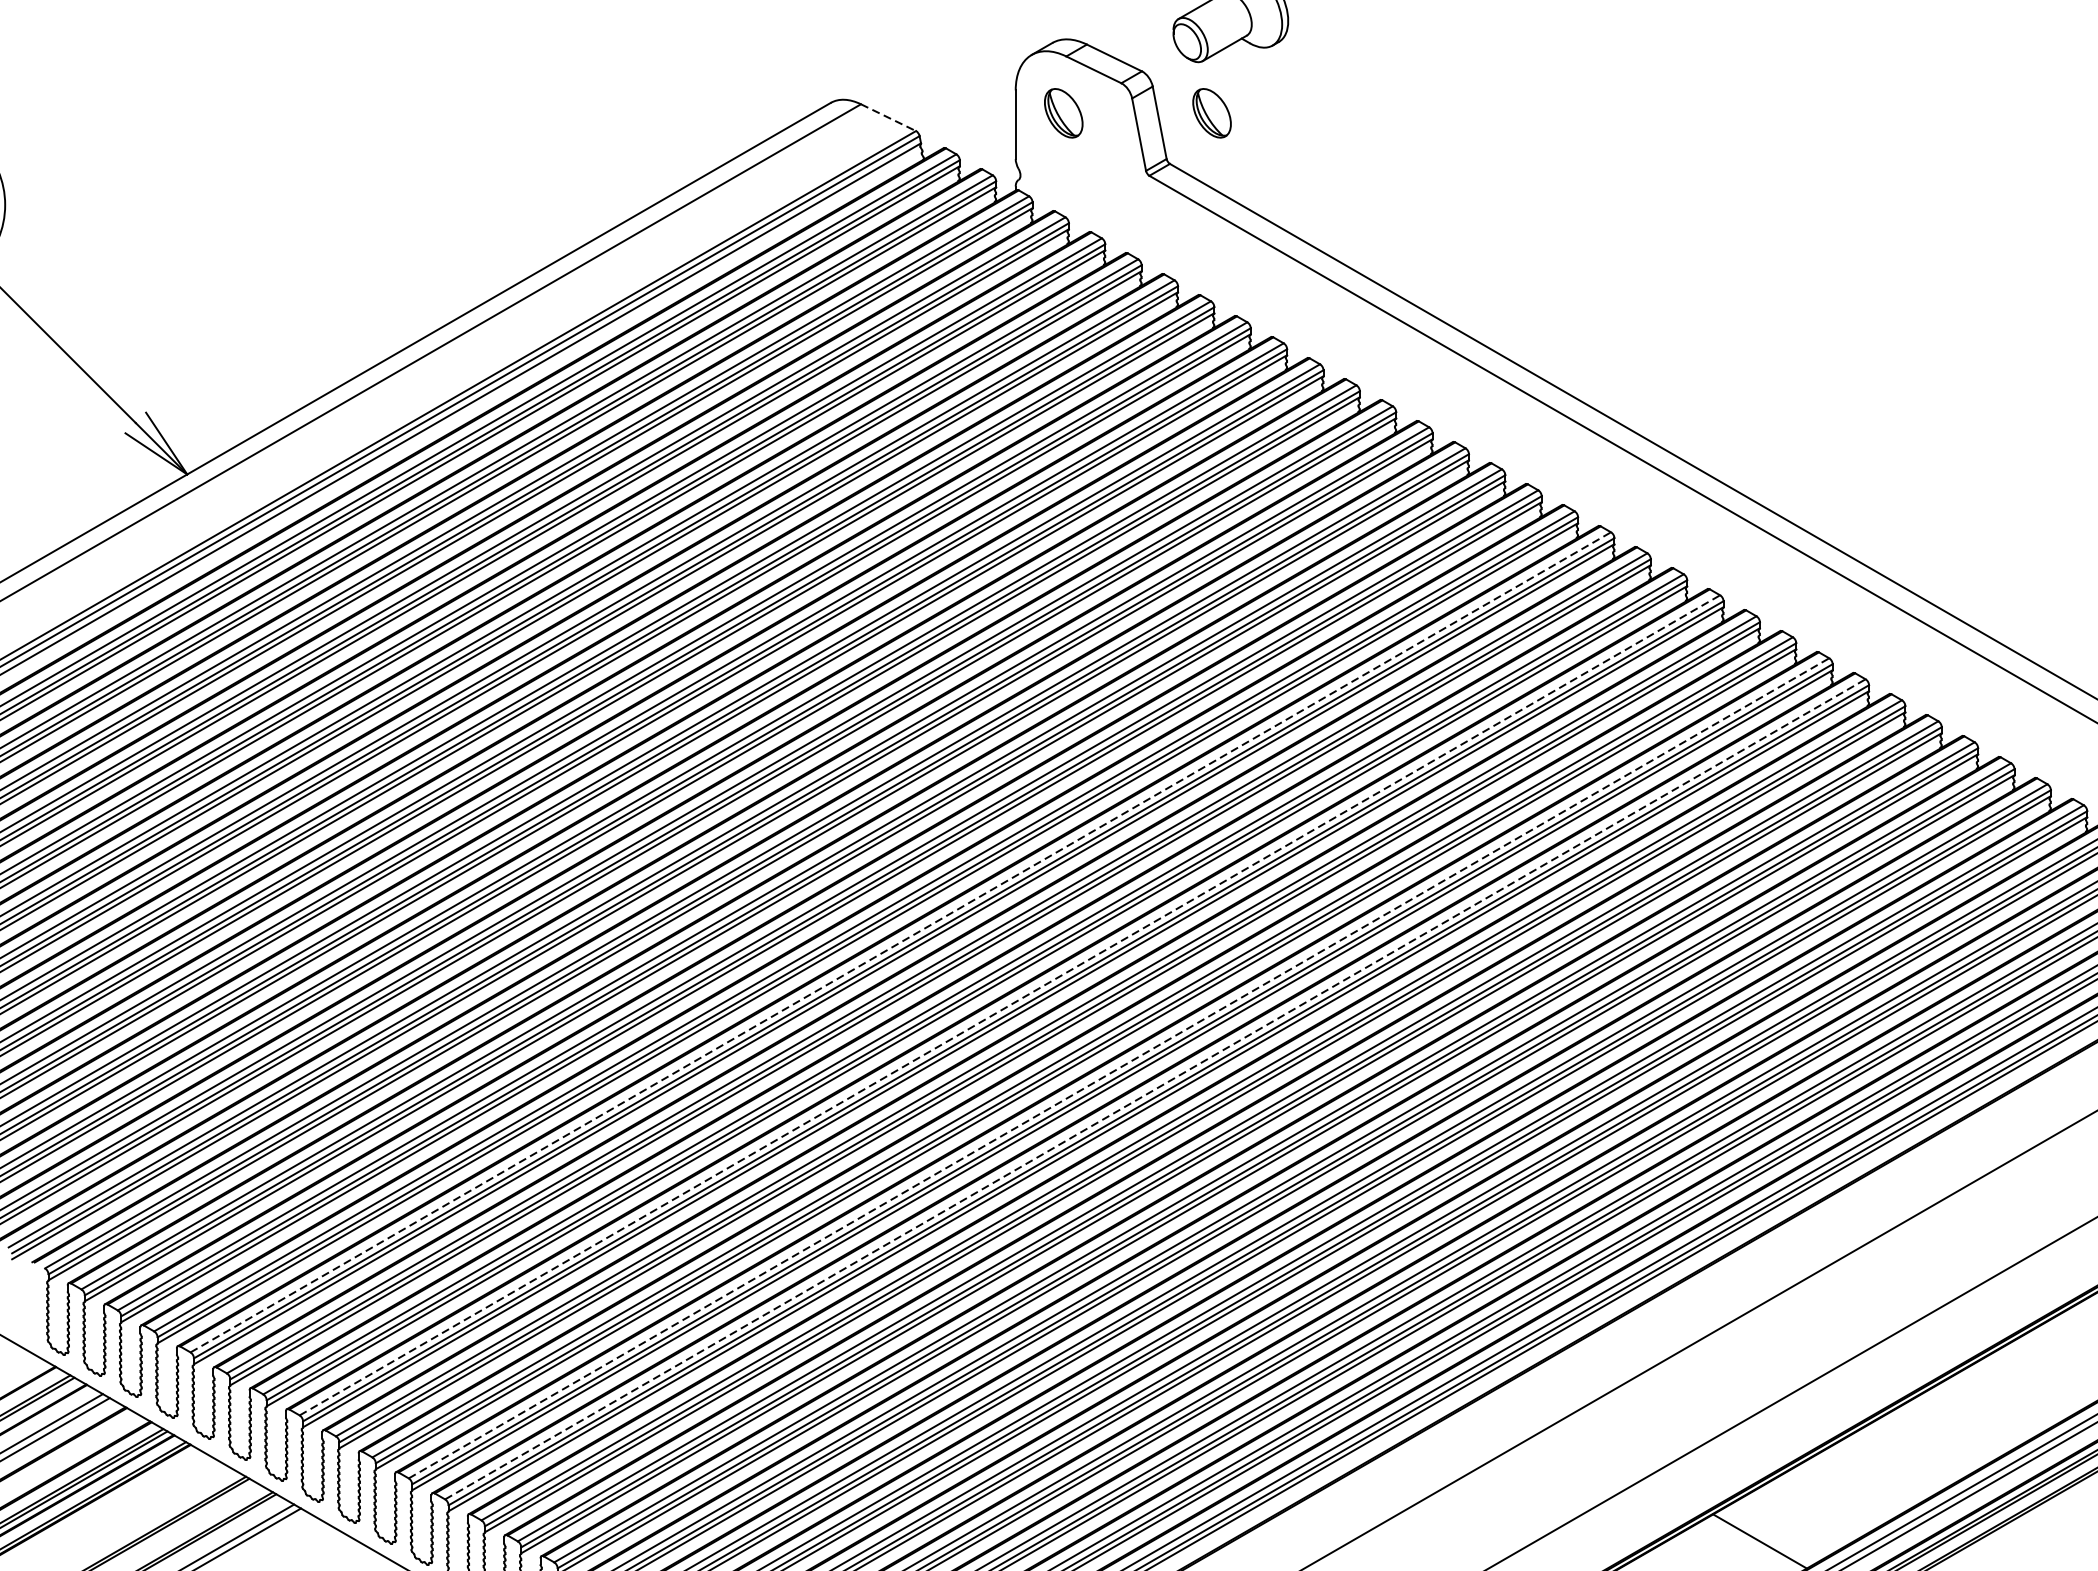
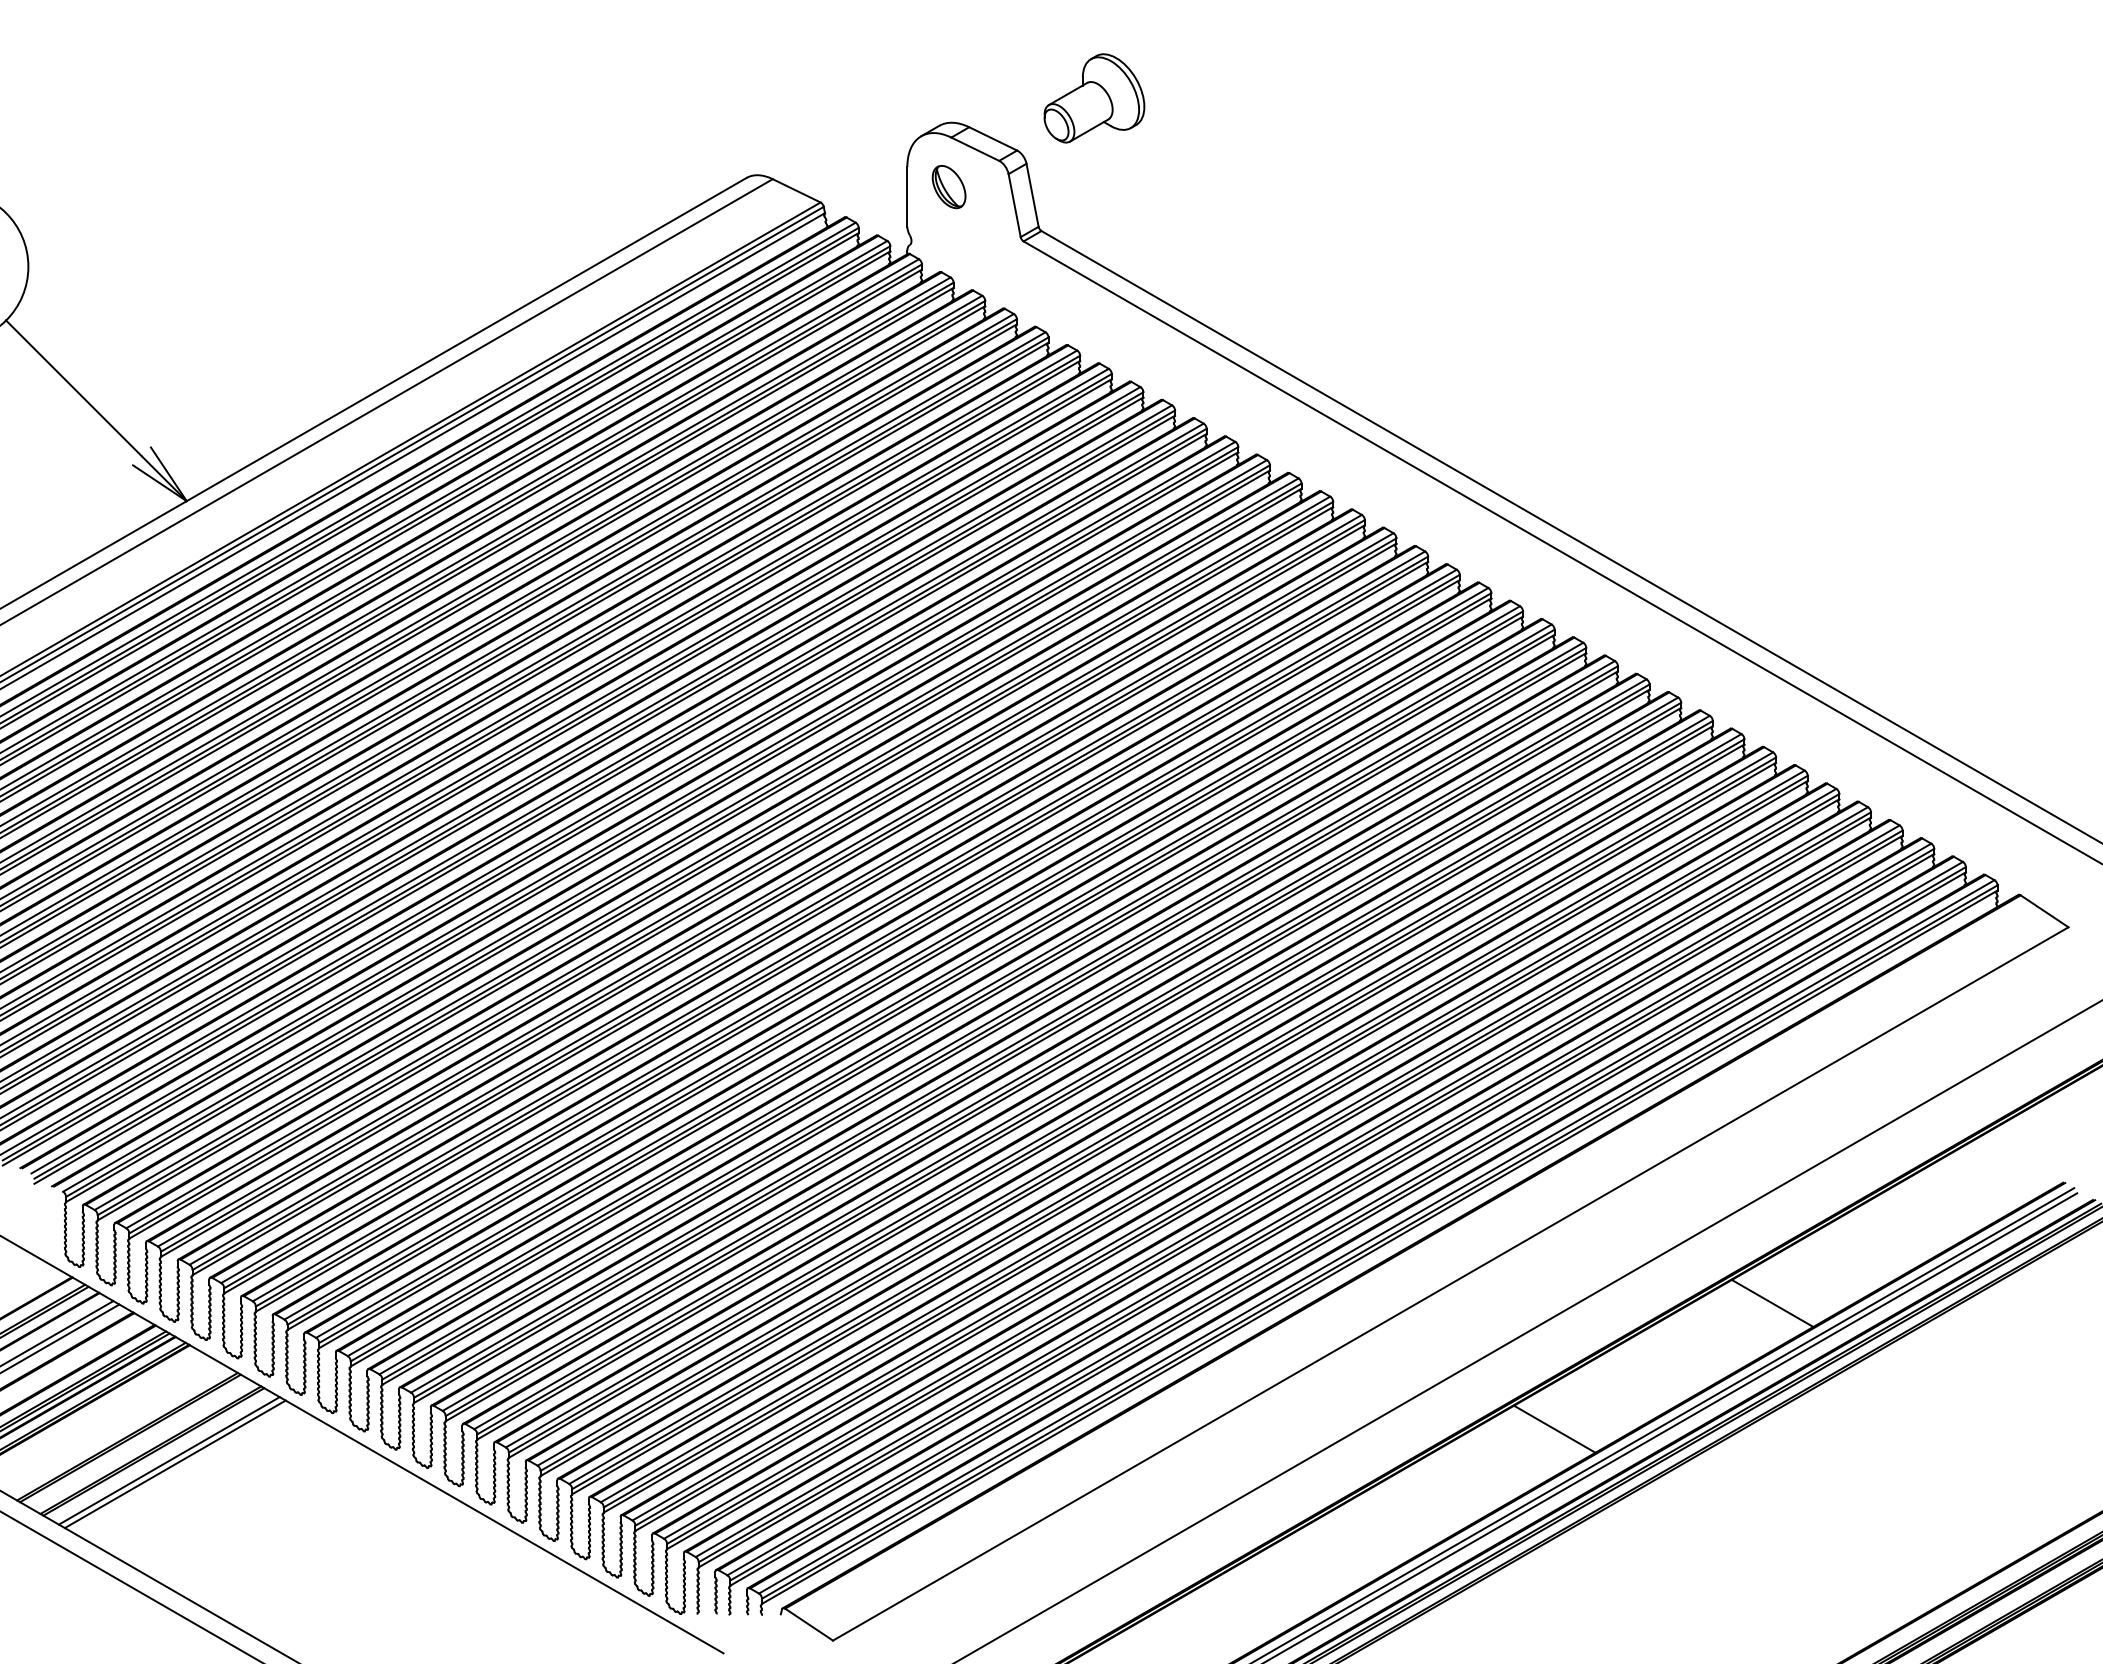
part: (1211, 113) -> (1077, 187), removed
line: (888, 117) -> (796, 190), dashed -> solid
line: (900, 941) -> (807, 907), dashed -> solid
line: (1010, 1004) -> (902, 962), dashed -> solid
line: (1119, 1068) -> (997, 1017), dashed -> solid
line: (1156, 1088) -> (1029, 1035), dashed -> solid
line: (2010, 1395) -> (1772, 1302), added

